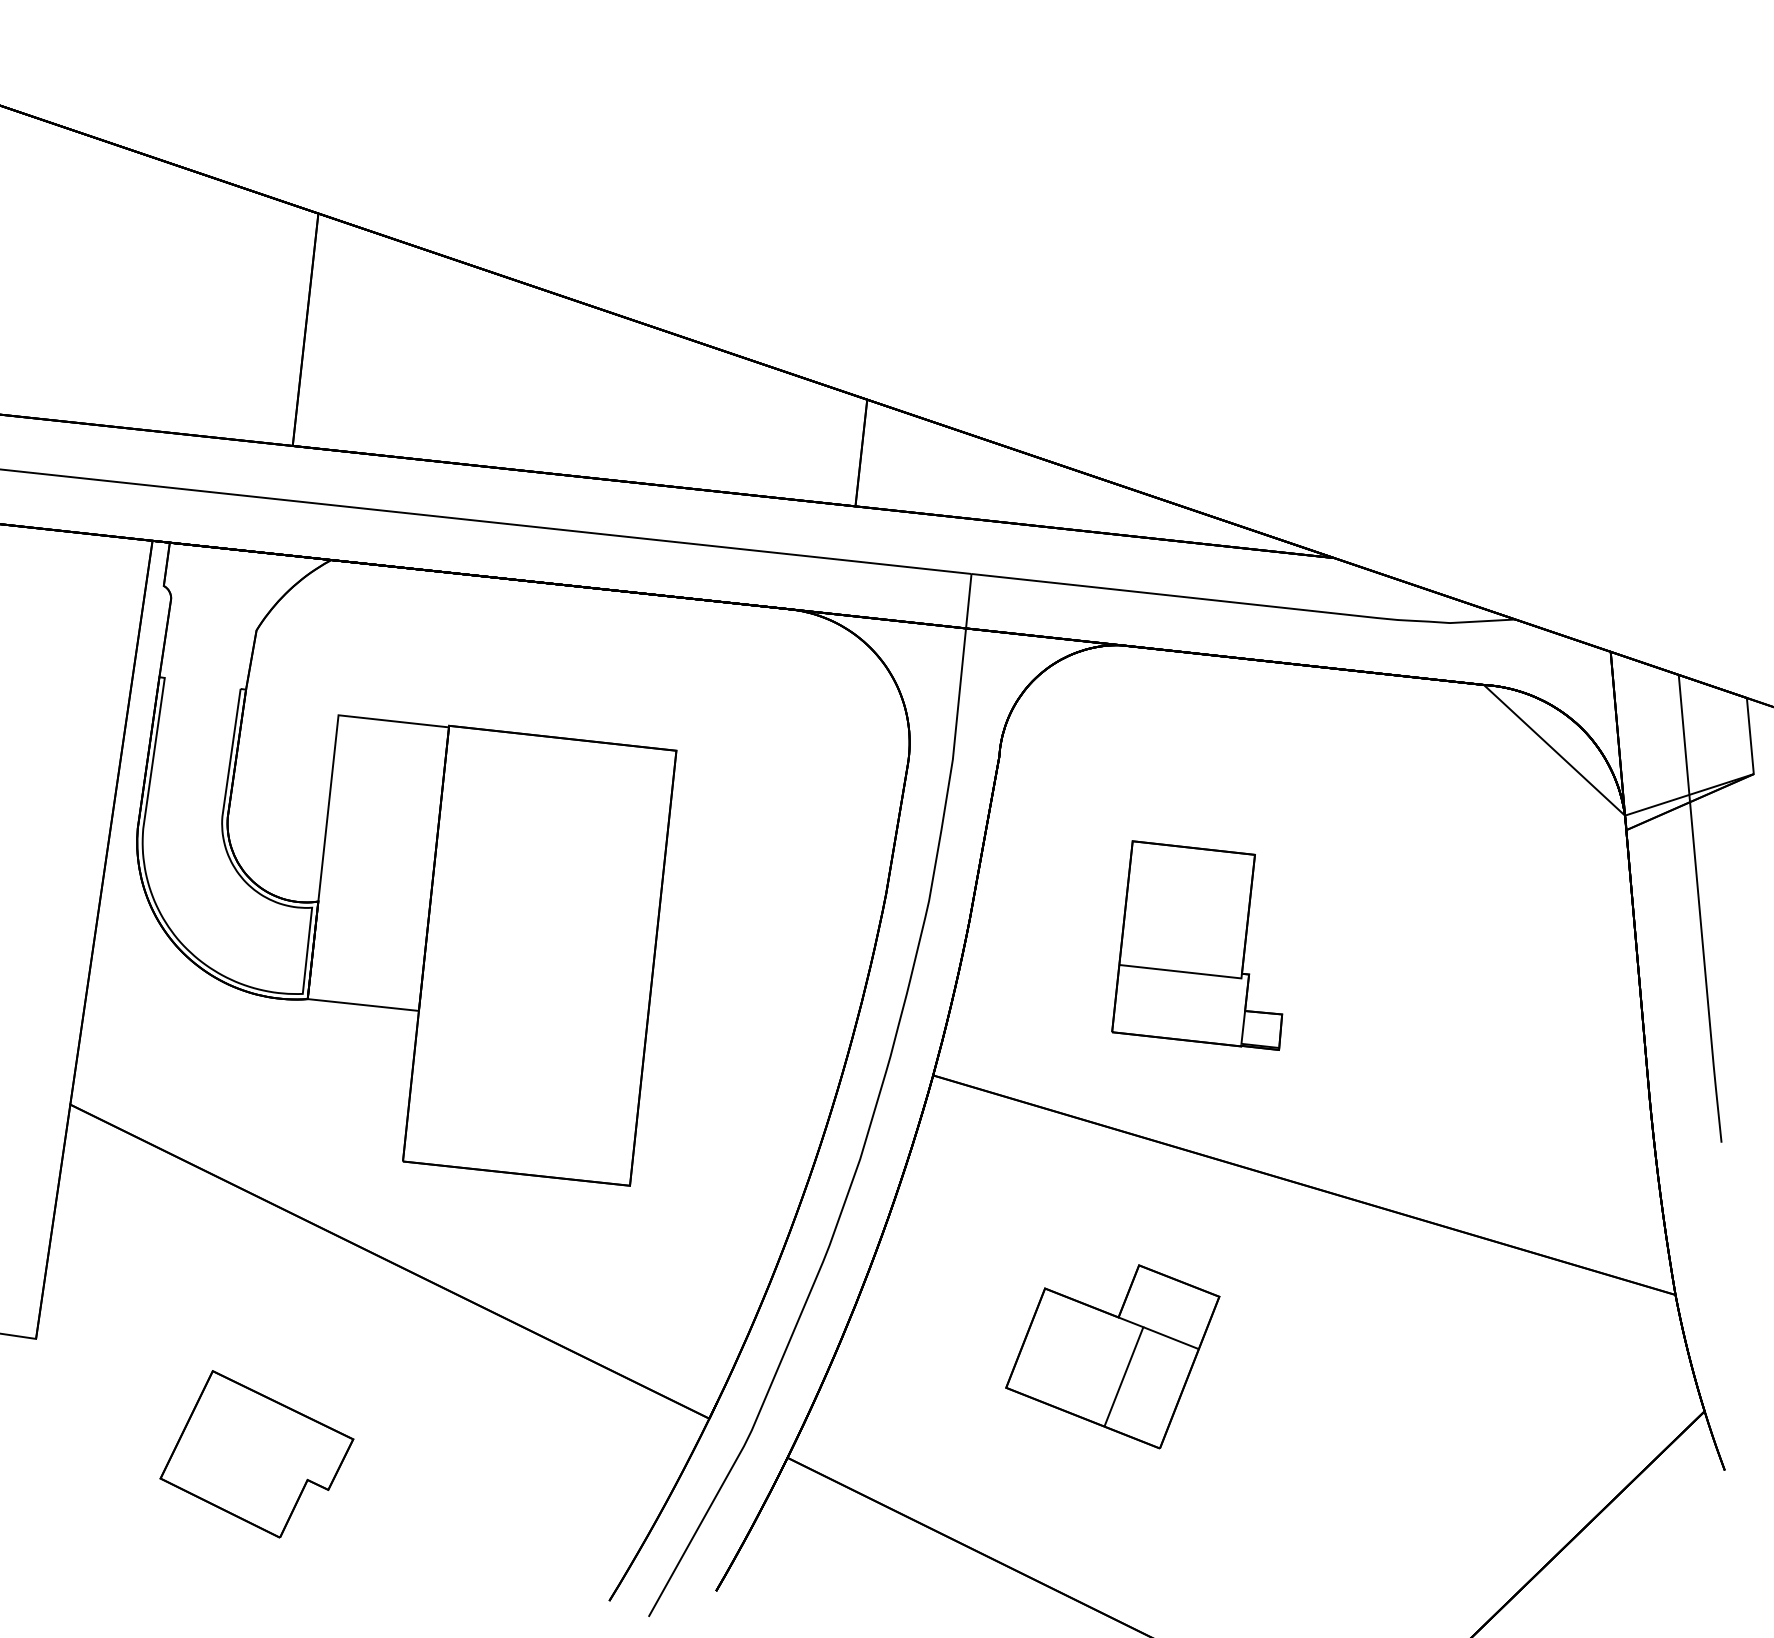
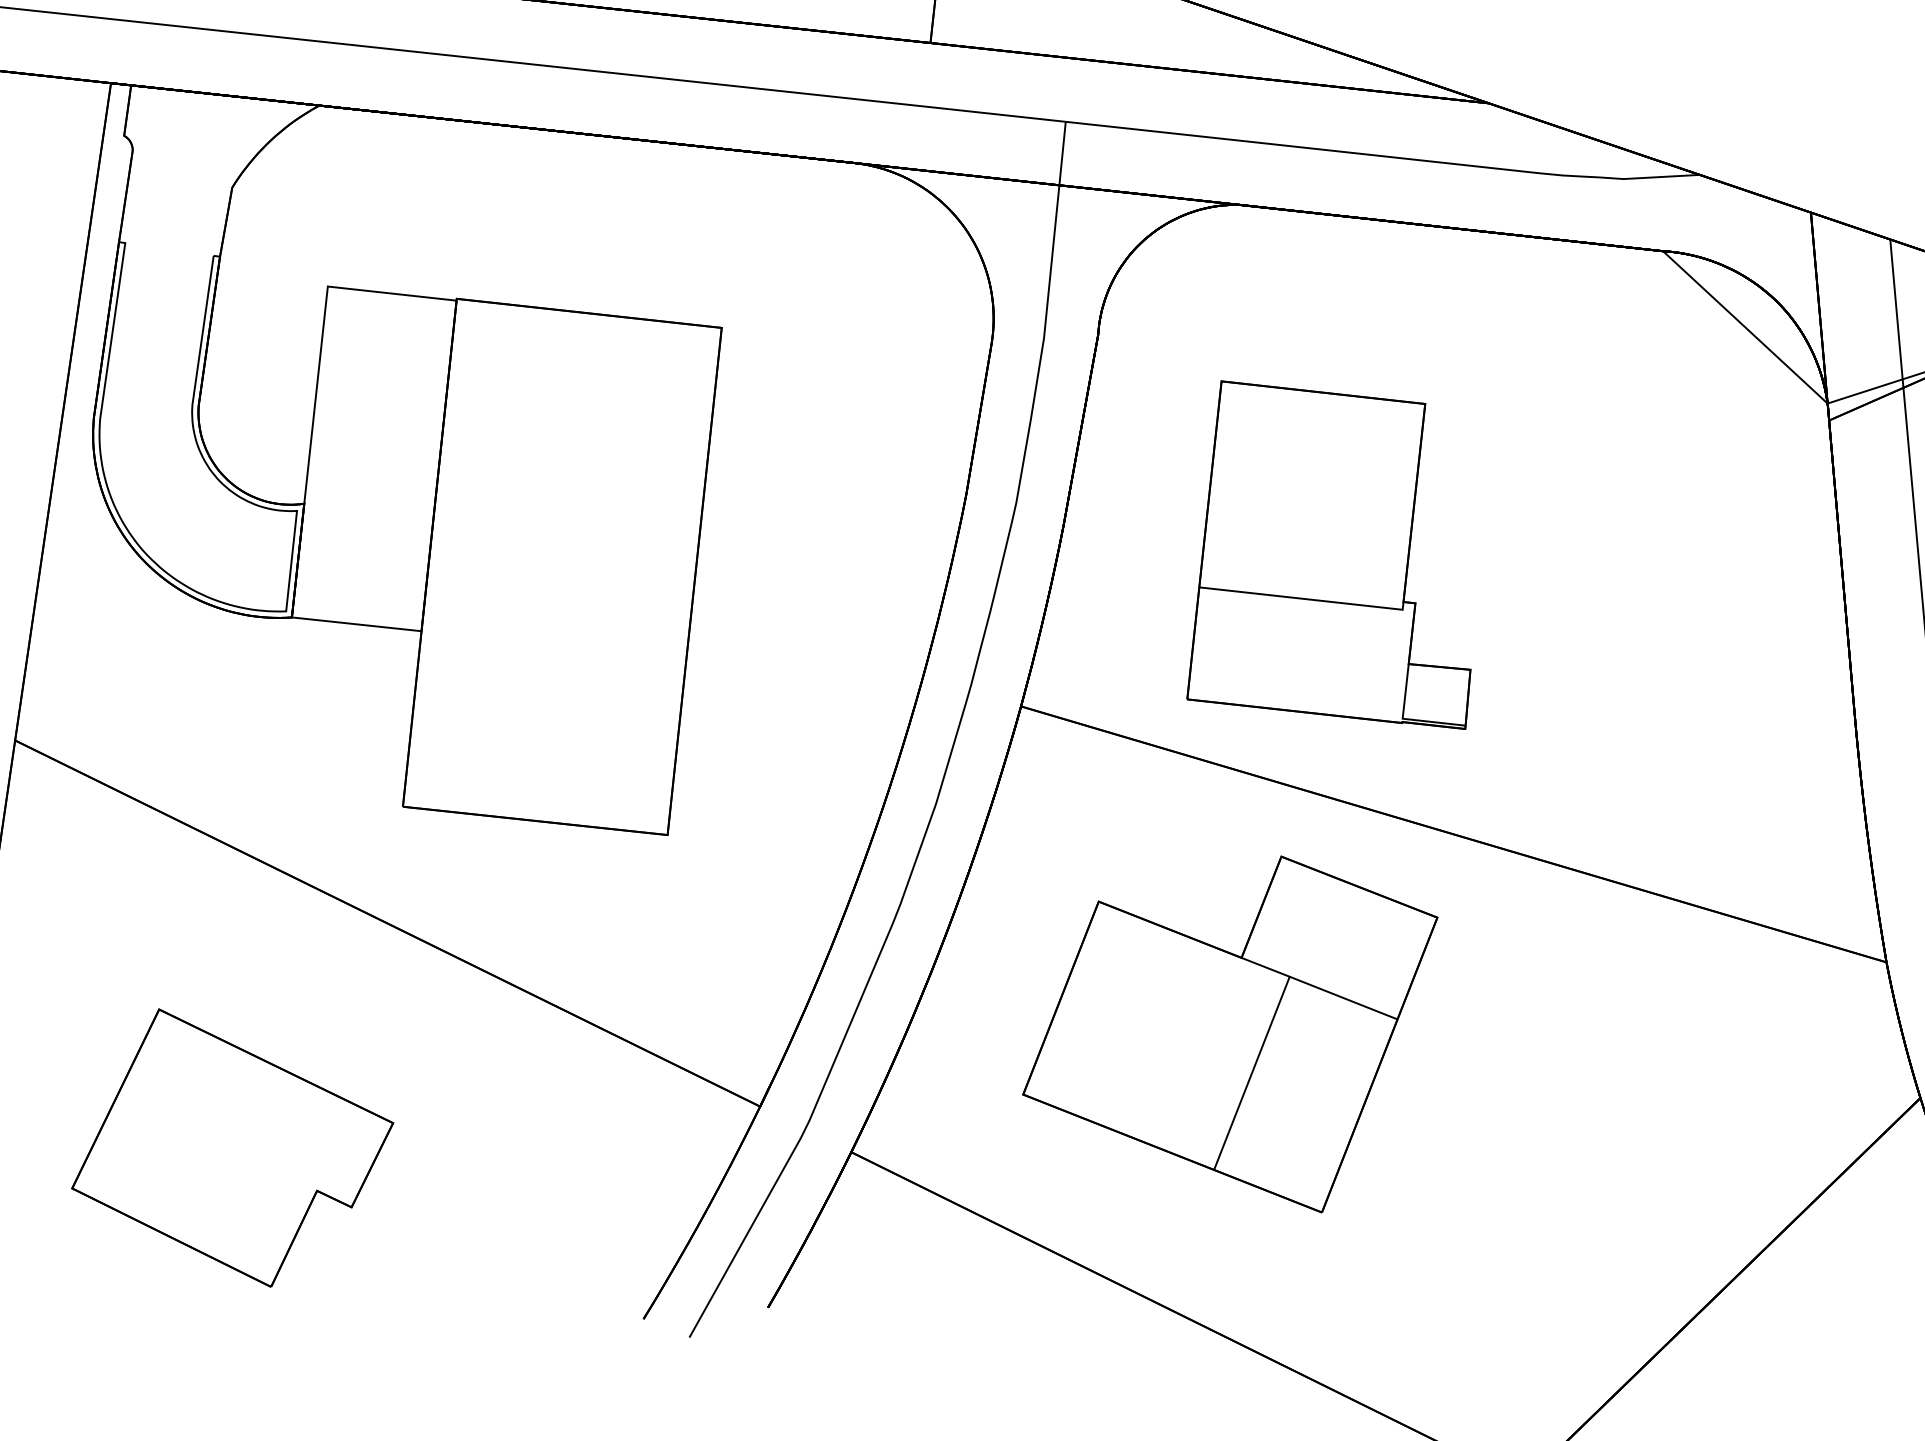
part: (1196, 945) -> (1328, 554), size x1.43
part: (1112, 1356) -> (1230, 1034), size x1.67
part: (256, 1454) -> (232, 1148), size x1.43

